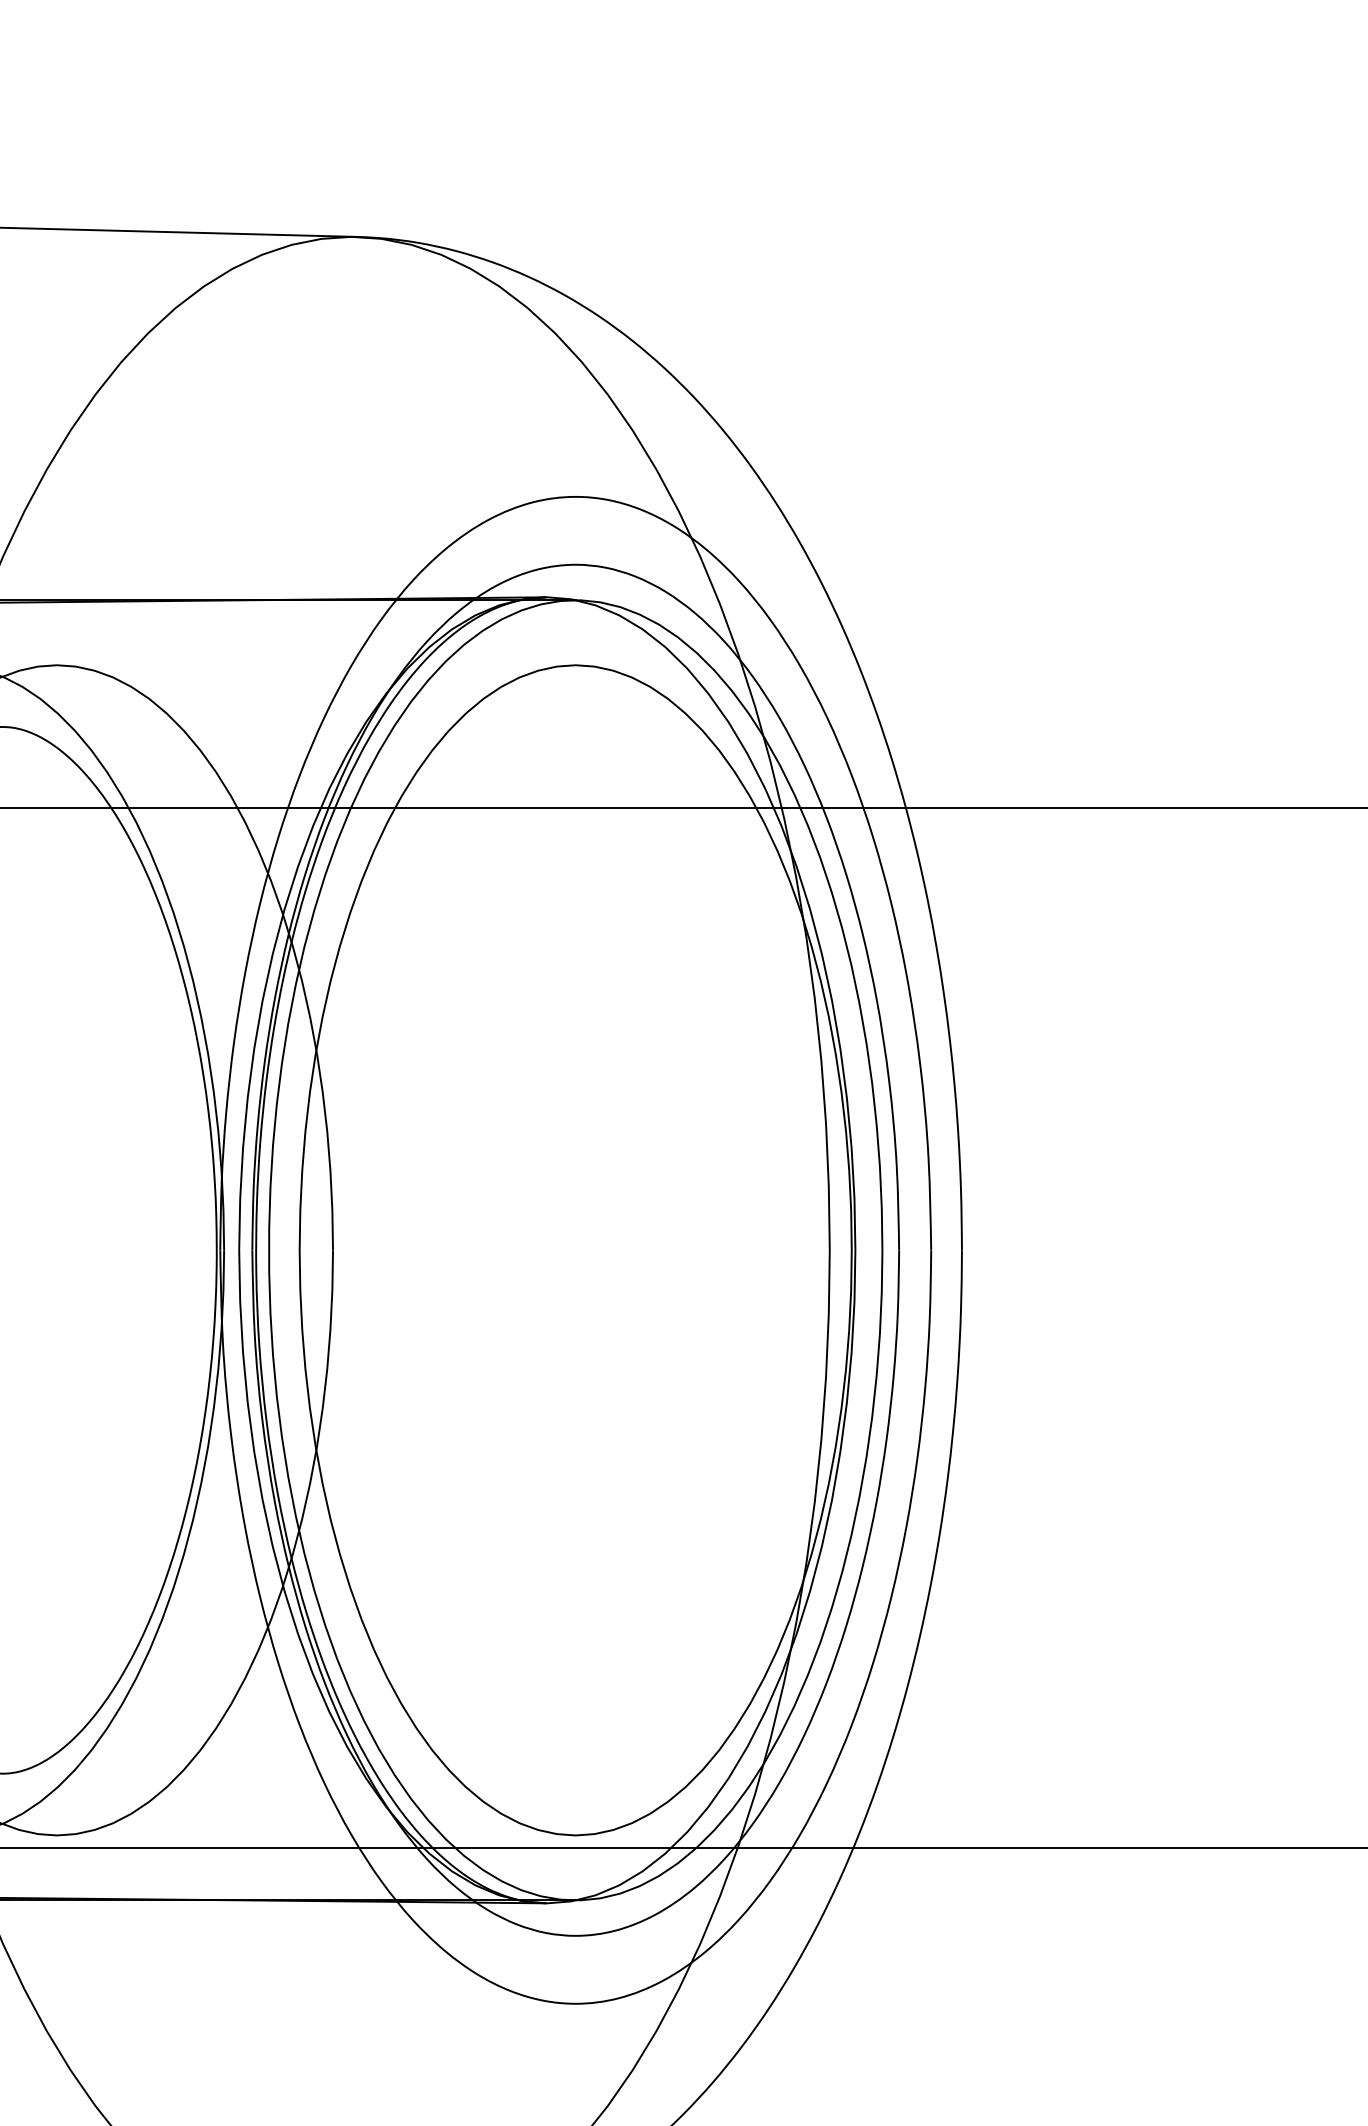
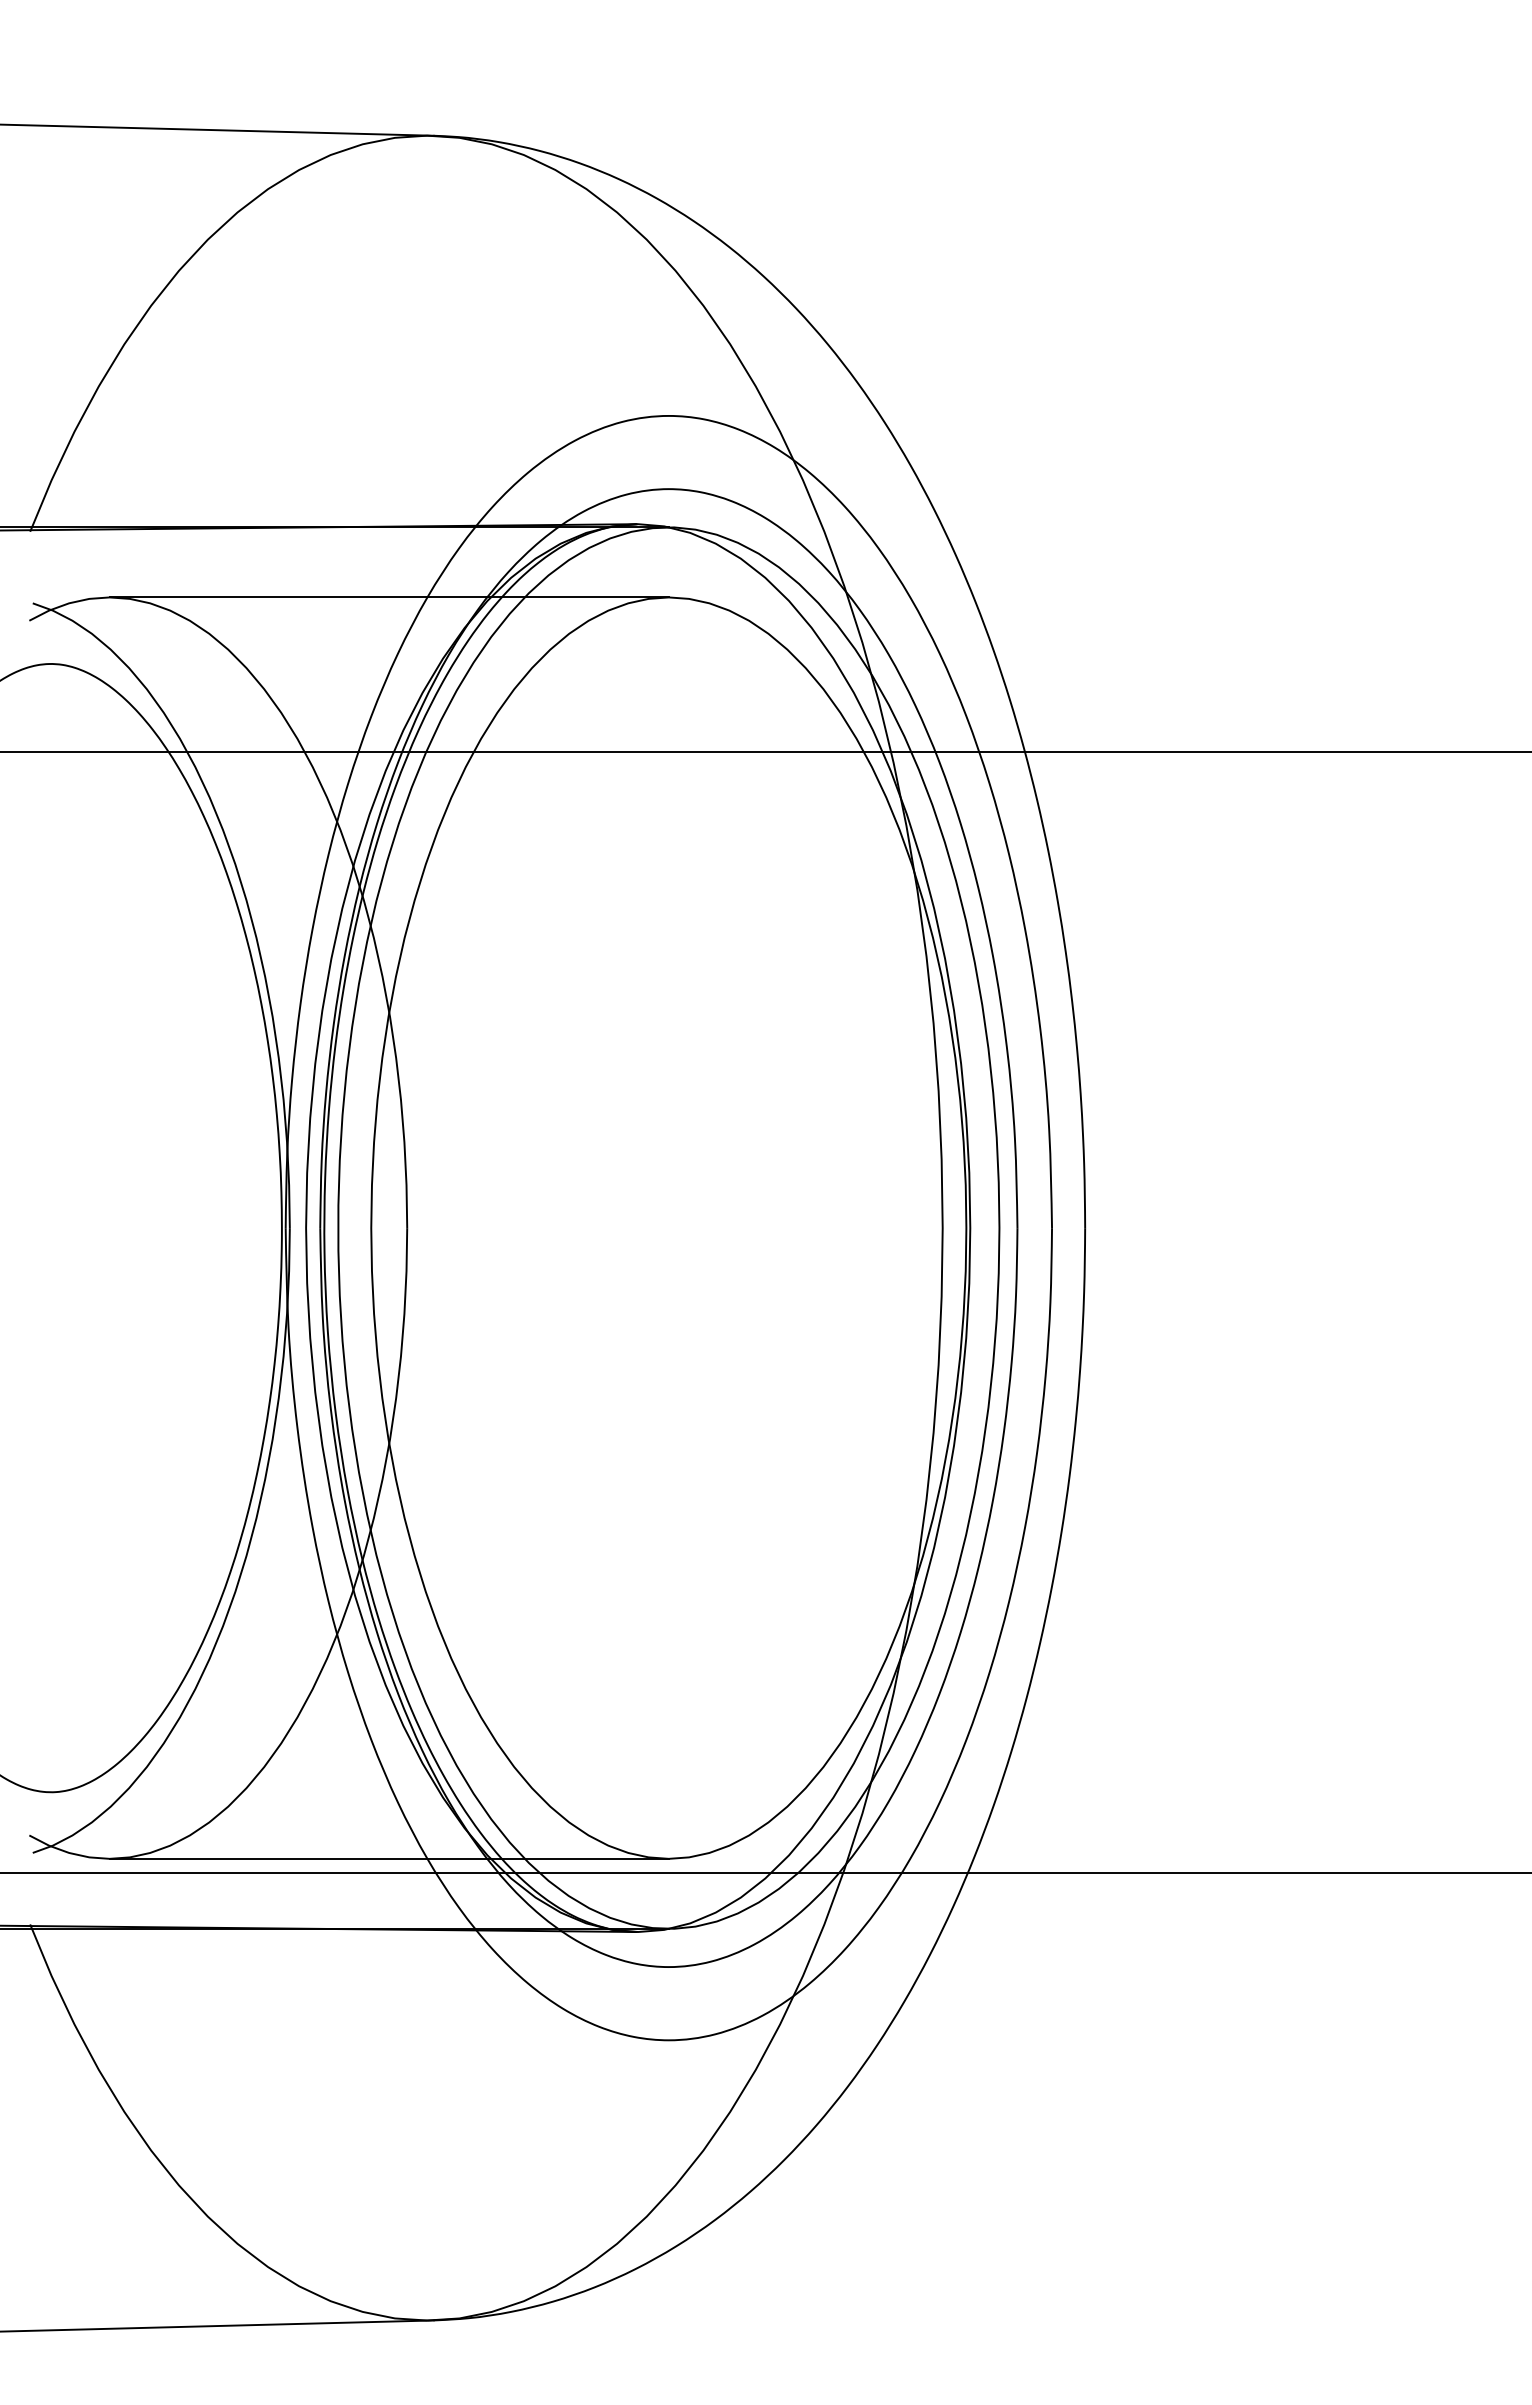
line: (315, 665) -> (388, 597), added
line: (315, 1835) -> (388, 1858), added

